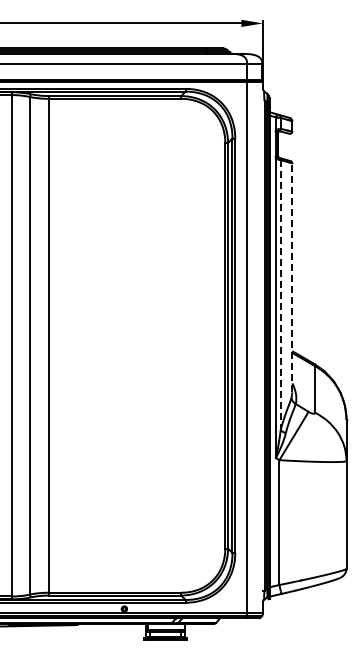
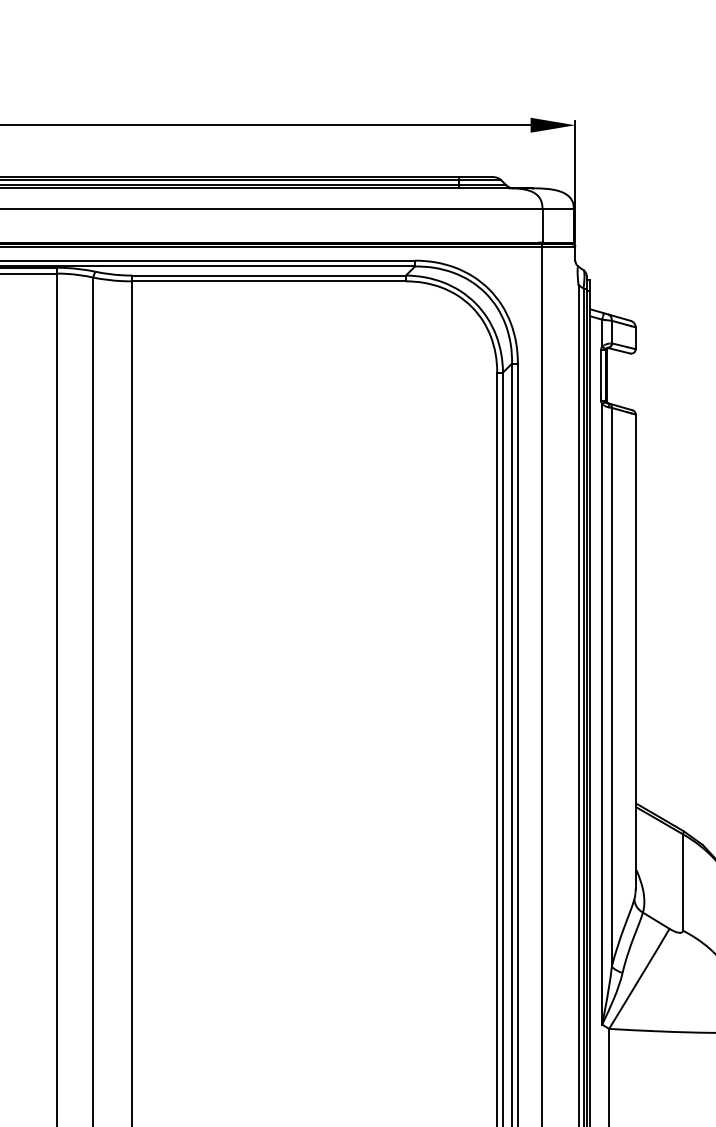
line: (292, 277) -> (636, 650), dashed -> solid
line: (280, 295) -> (611, 688), dashed -> solid

